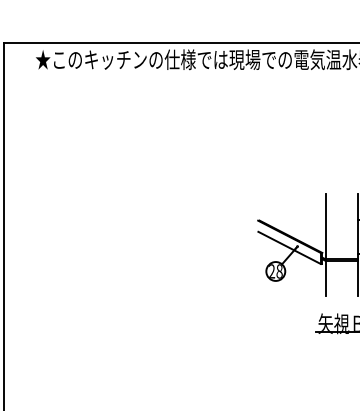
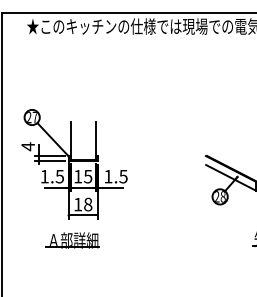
part: (94, 248) -> (74, 178), added

